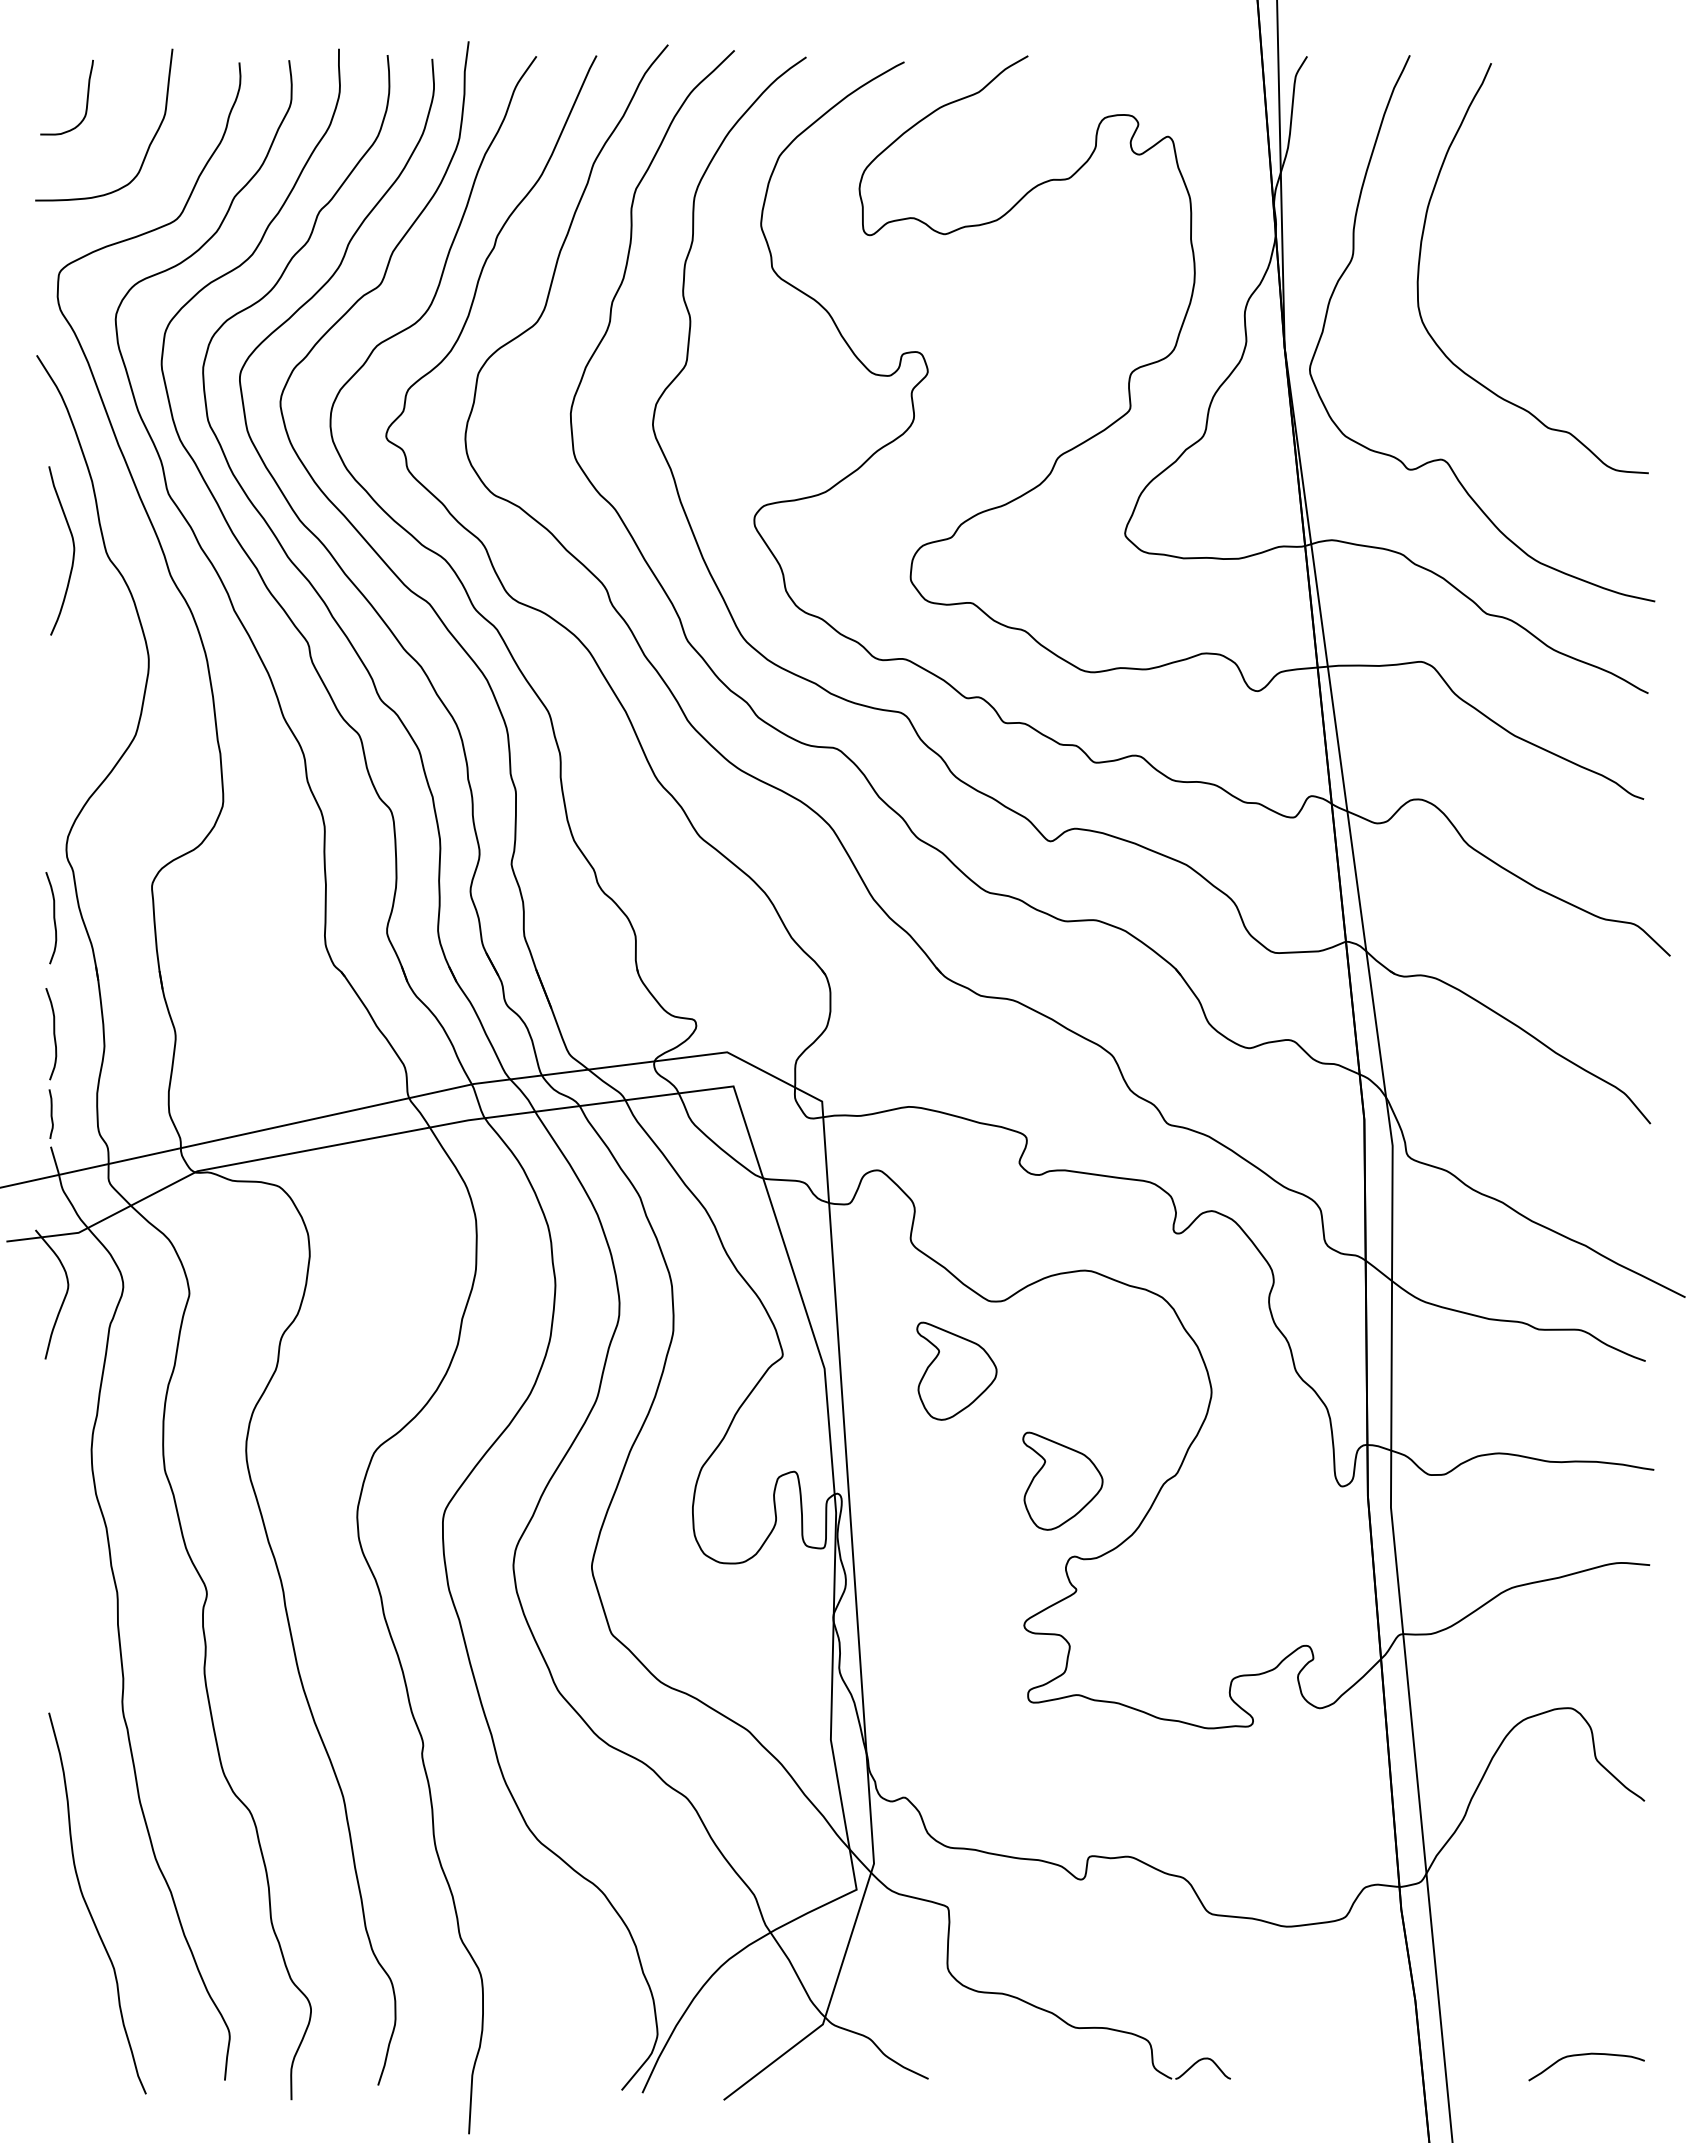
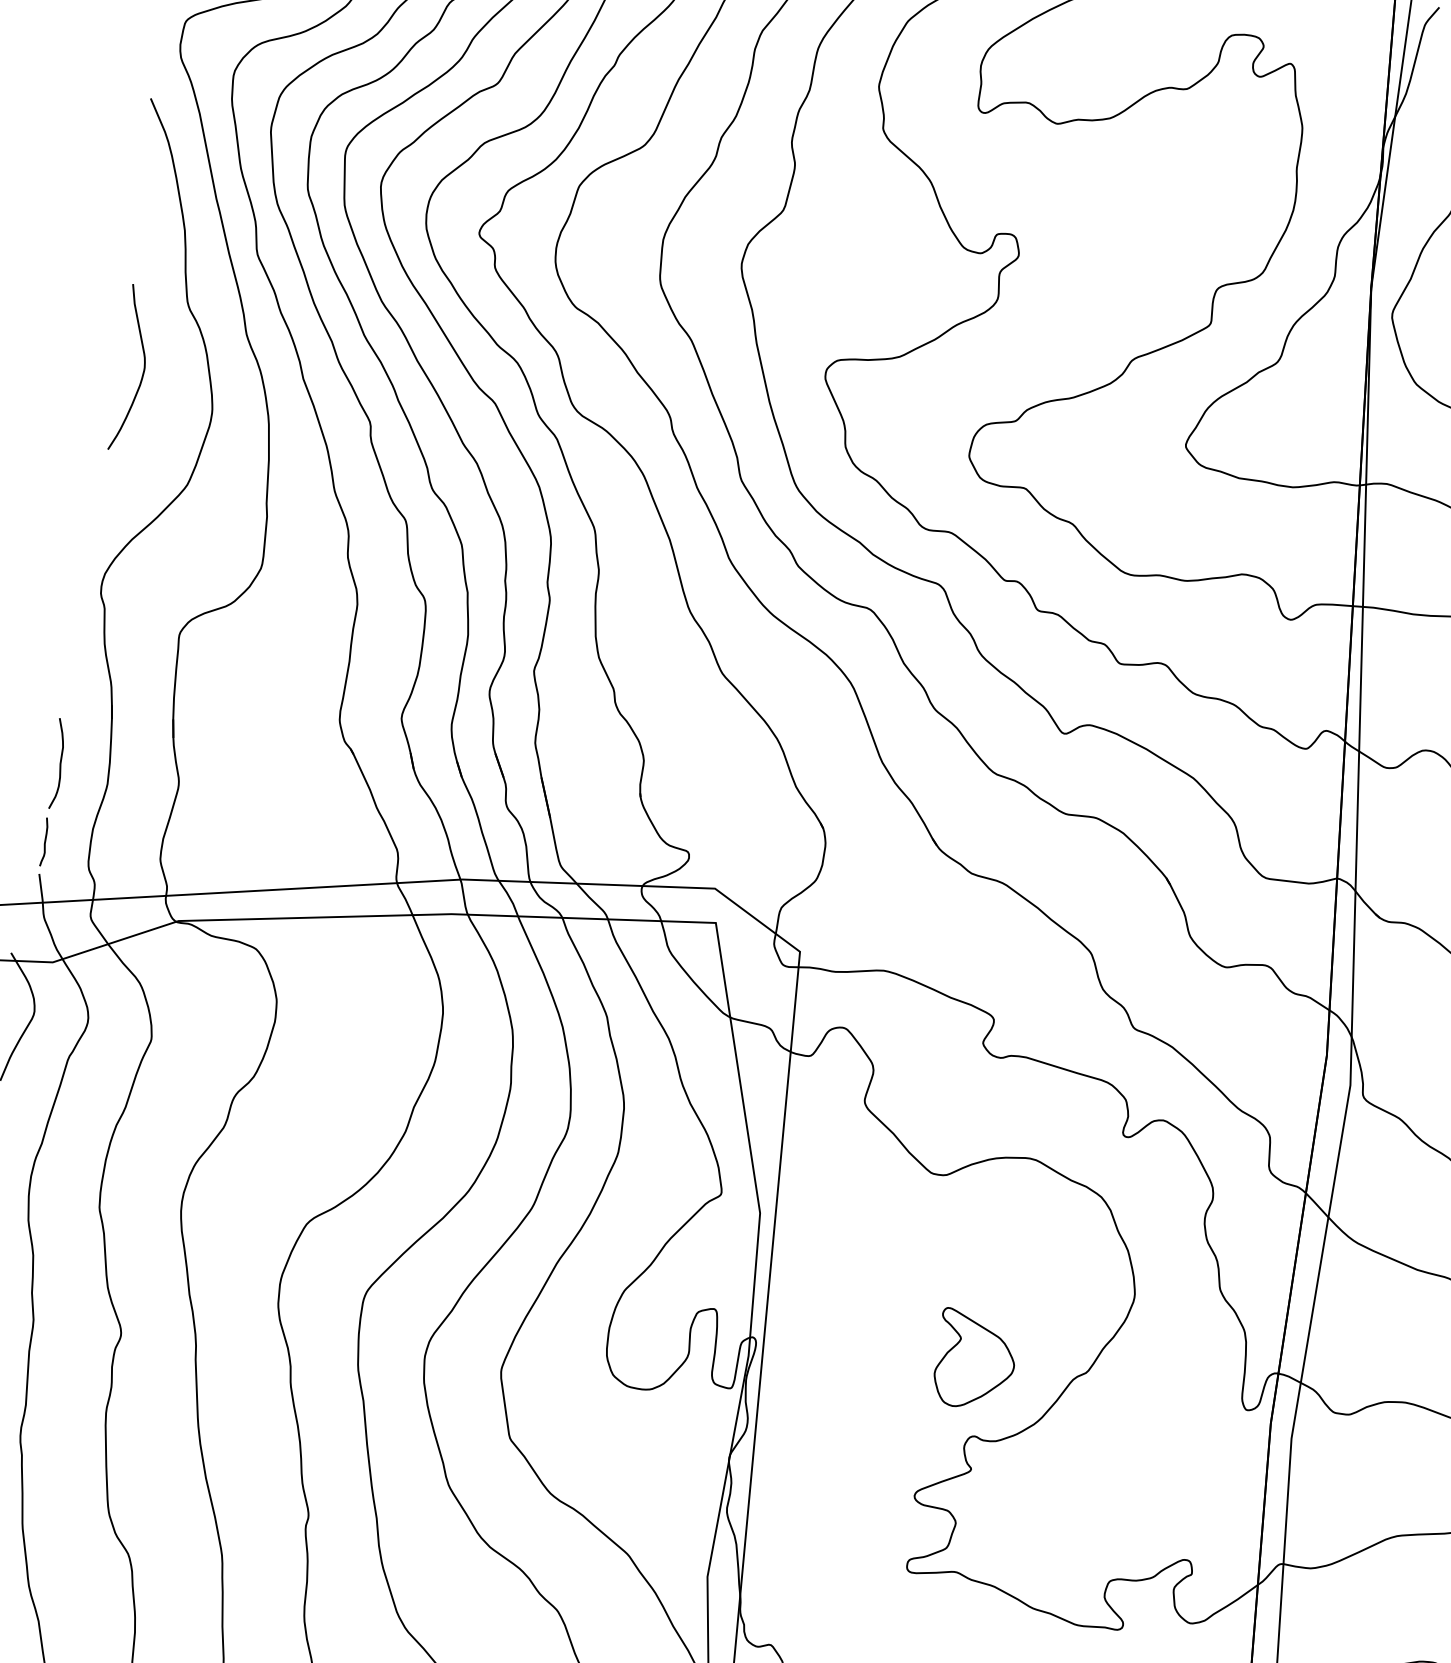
curve: (73, 550) -> (143, 370), moved
curve: (53, 918) -> (77, 651), removed
part: (956, 1370) -> (888, 1235), removed

